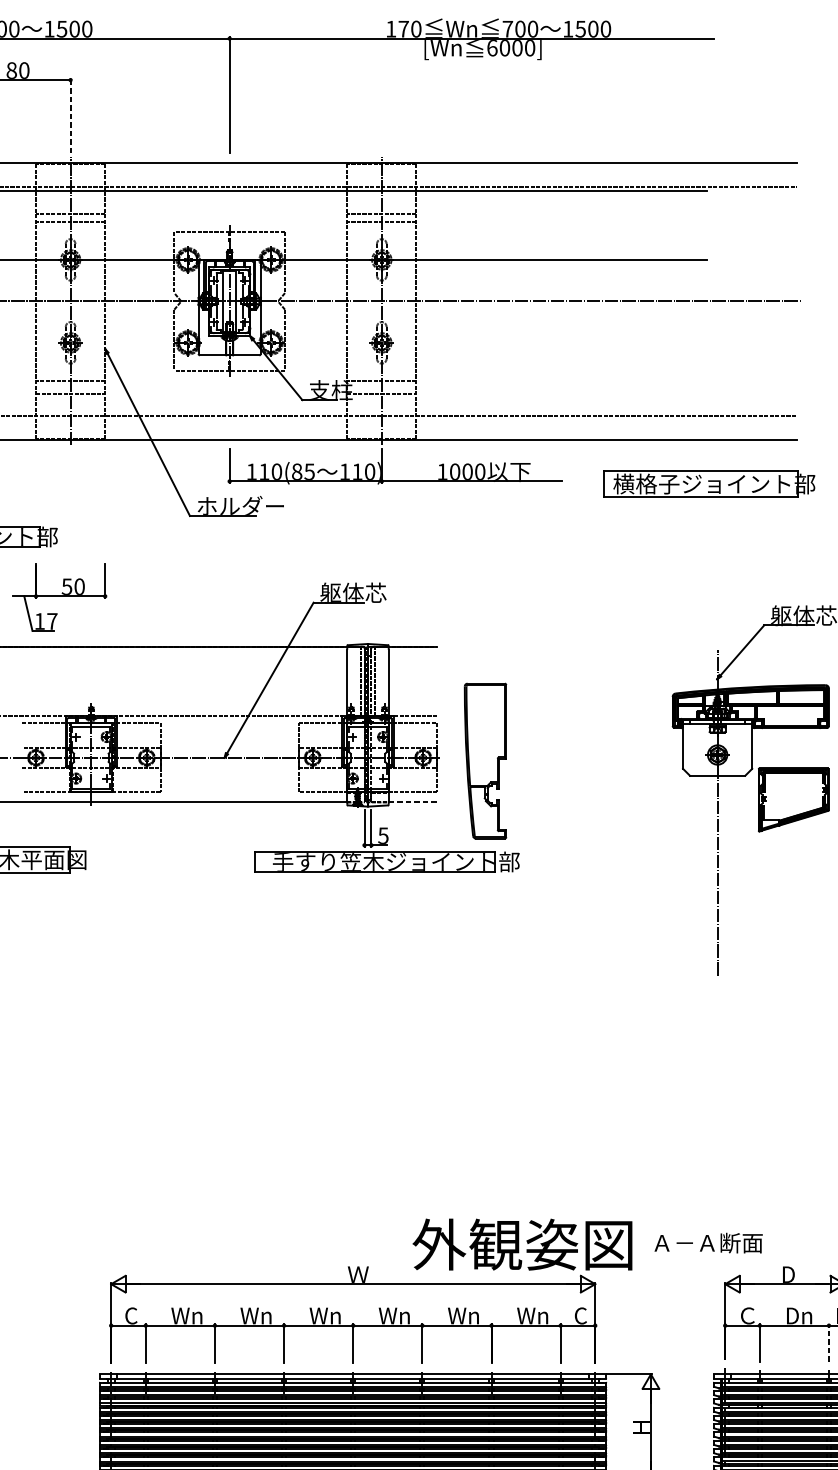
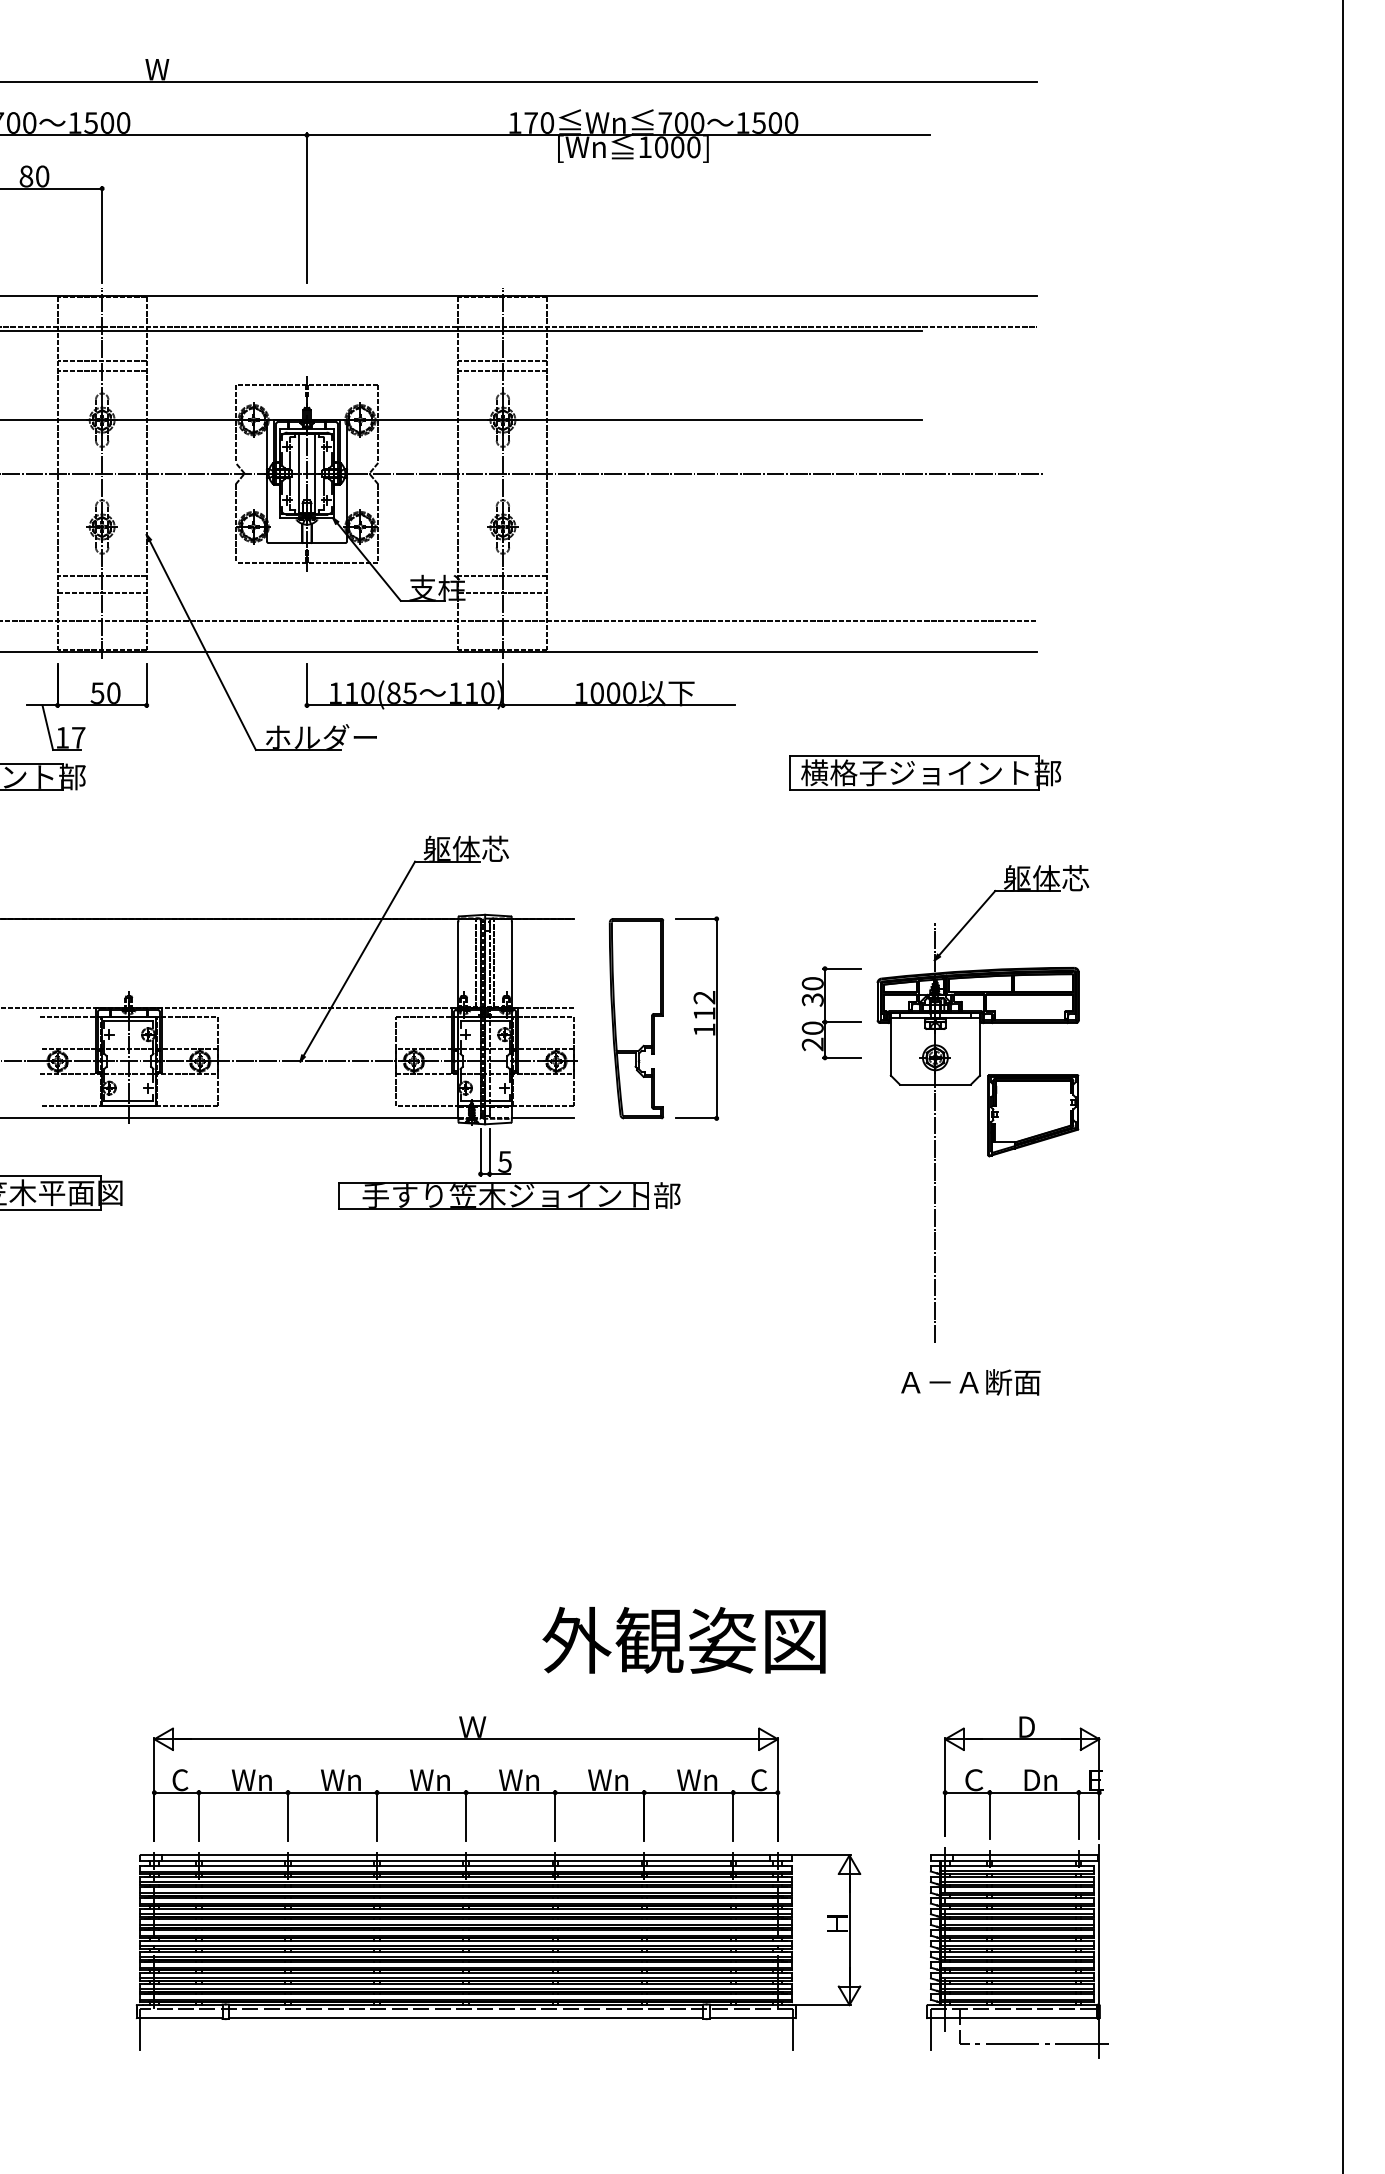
text: (492, 48) -> (645, 147), 6000] -> 1000]
line: (70, 115) -> (102, 234), dashed -> solid
part: (709, 483) -> (925, 772), moved
part: (59, 597) -> (87, 706), moved
part: (636, 720) -> (831, 1013), added
part: (532, 724) -> (696, 1018), added
part: (484, 760) -> (635, 1018), moved
line: (413, 802) -> (543, 1118), dashed -> solid
text: (708, 1243) -> (970, 1382), moved
text: (522, 1244) -> (683, 1640), moved
line: (828, 1342) -> (1078, 1814), dashed -> solid

